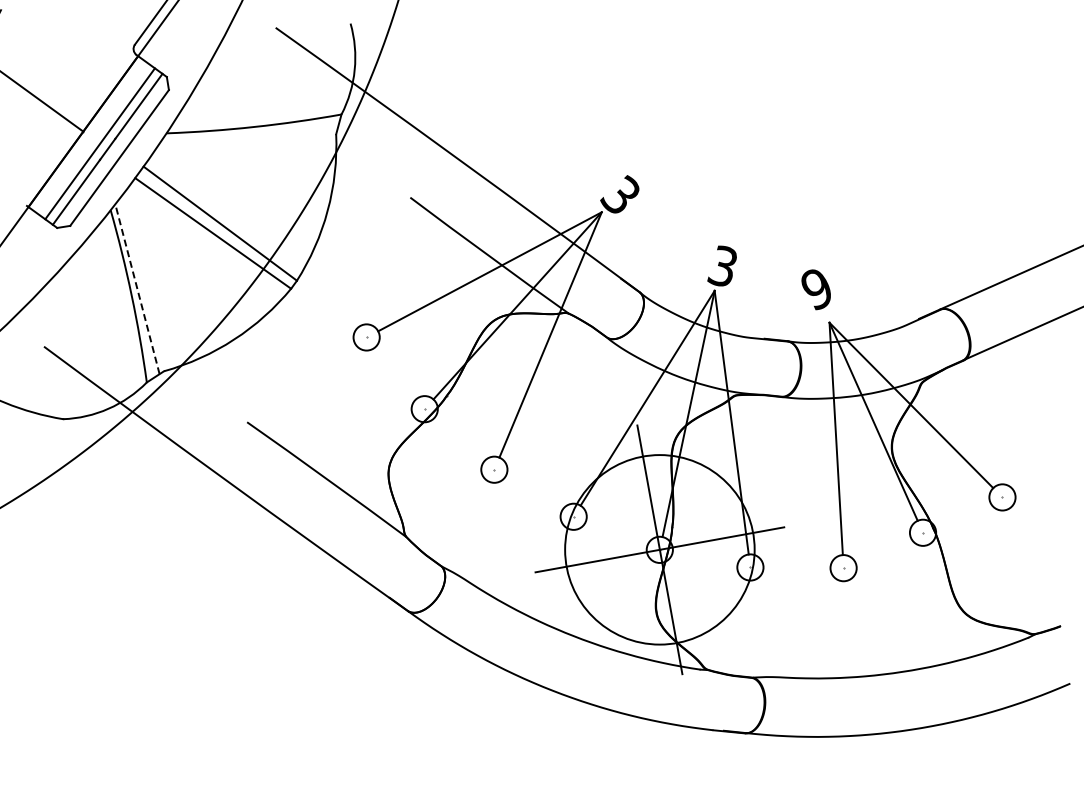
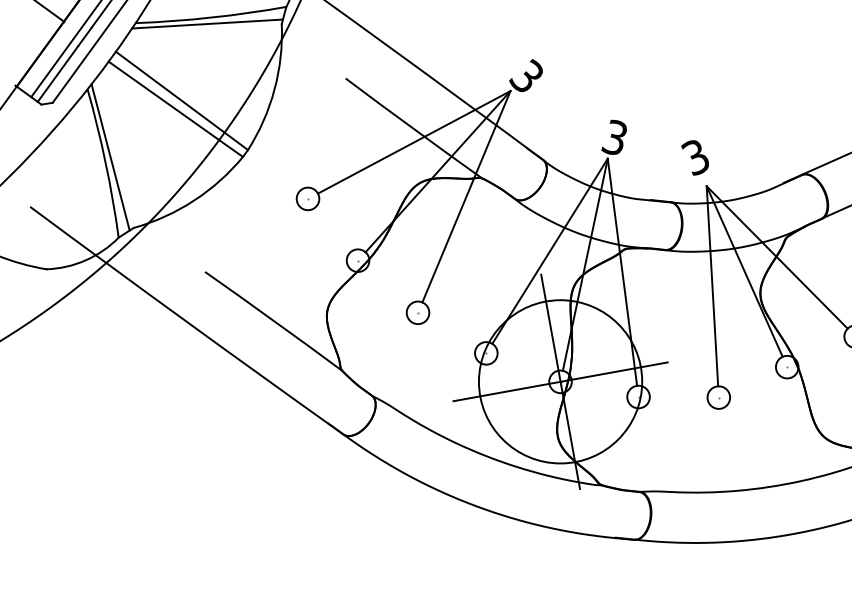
line: (249, 134) -> (207, 24), added
line: (137, 289) -> (110, 157), dashed -> solid
text: (816, 289) -> (695, 157), 9 -> 3

